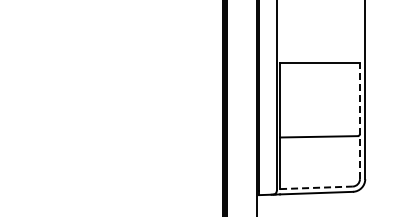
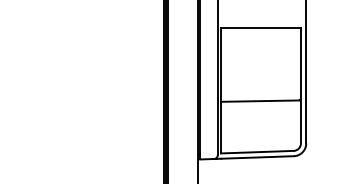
line: (359, 121) -> (300, 85), dashed -> solid
line: (316, 187) -> (257, 151), dashed -> solid

